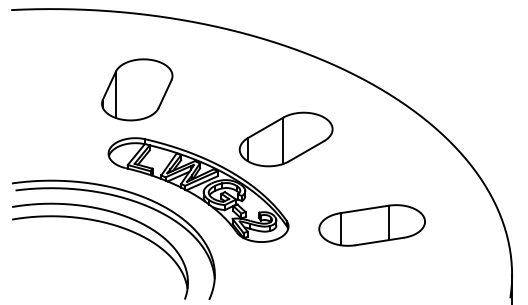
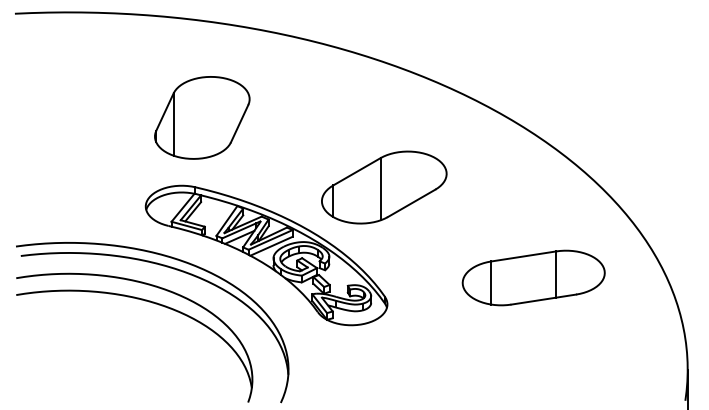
part: (137, 89) -> (202, 117), moved
part: (371, 225) -> (533, 277), moved

